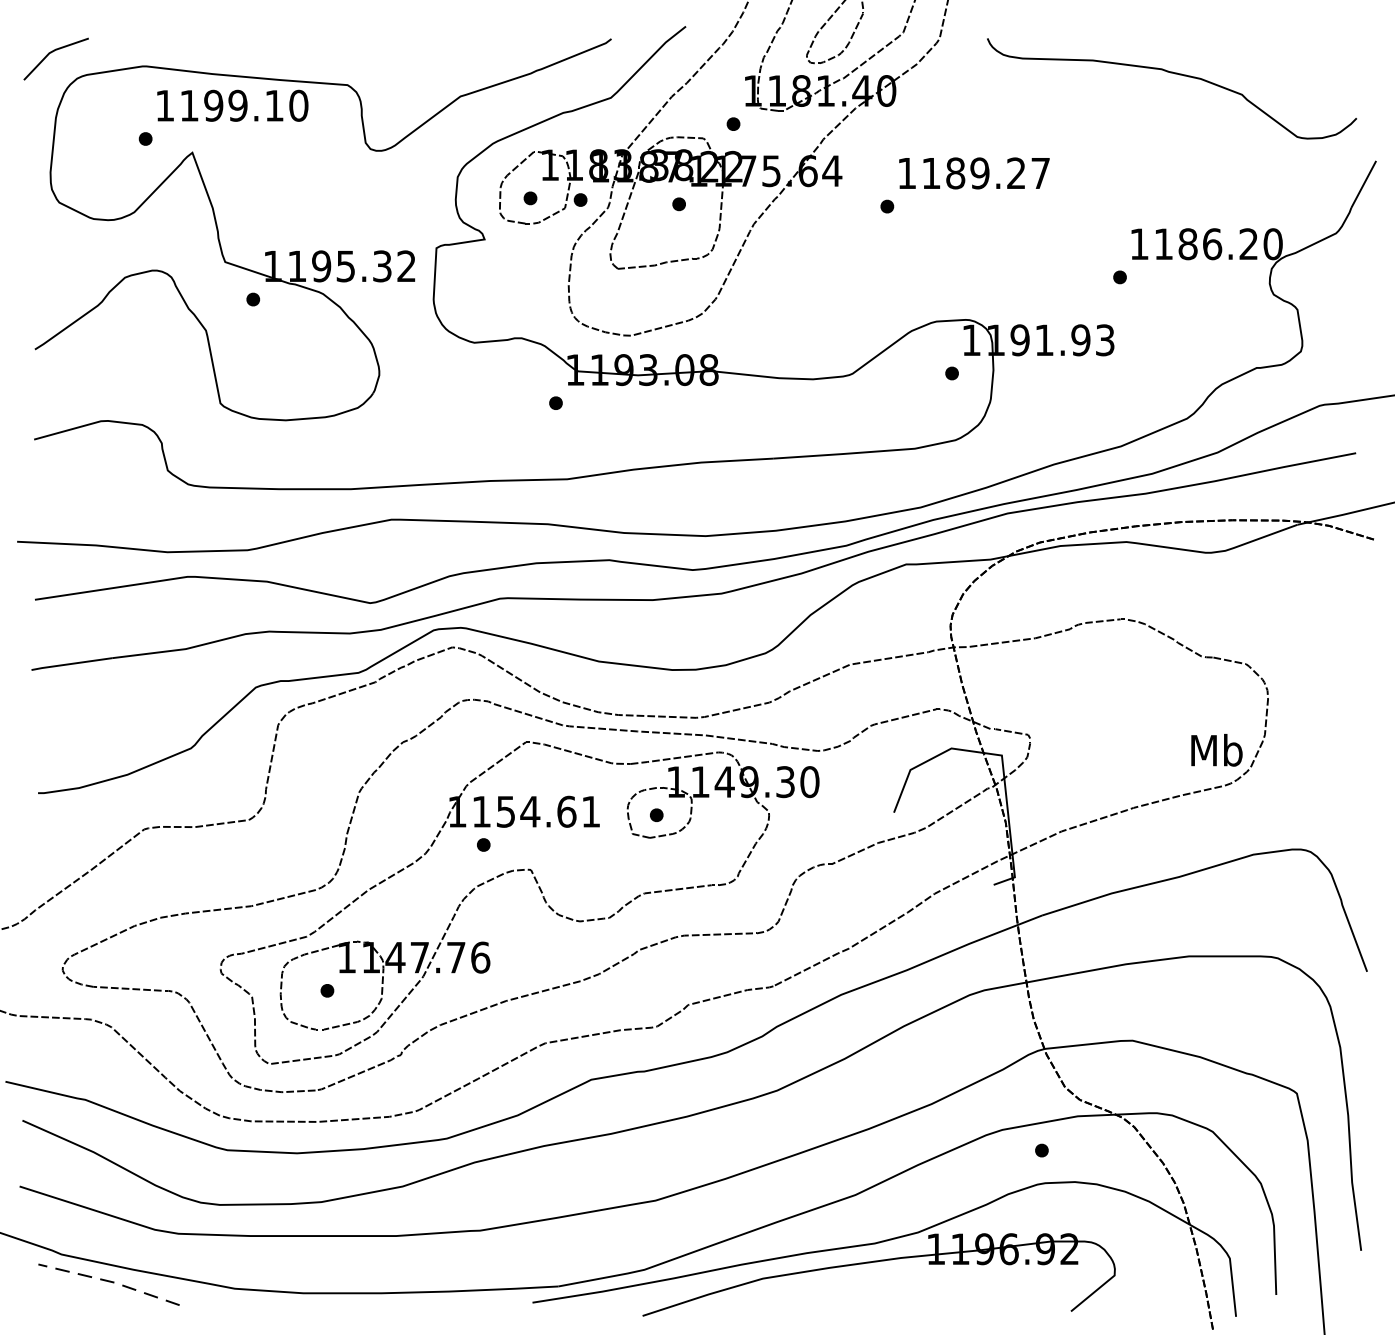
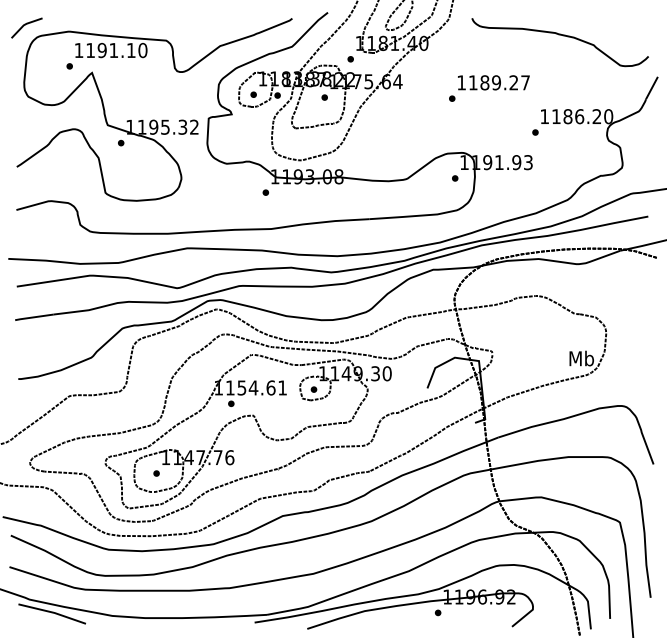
text: (237, 105) -> (113, 50), 1199.10 -> 1191.10
text: (965, 185) -> (489, 88), moved
part: (1042, 1149) -> (438, 612), moved
line: (109, 1281) -> (52, 612), dashed -> solid

